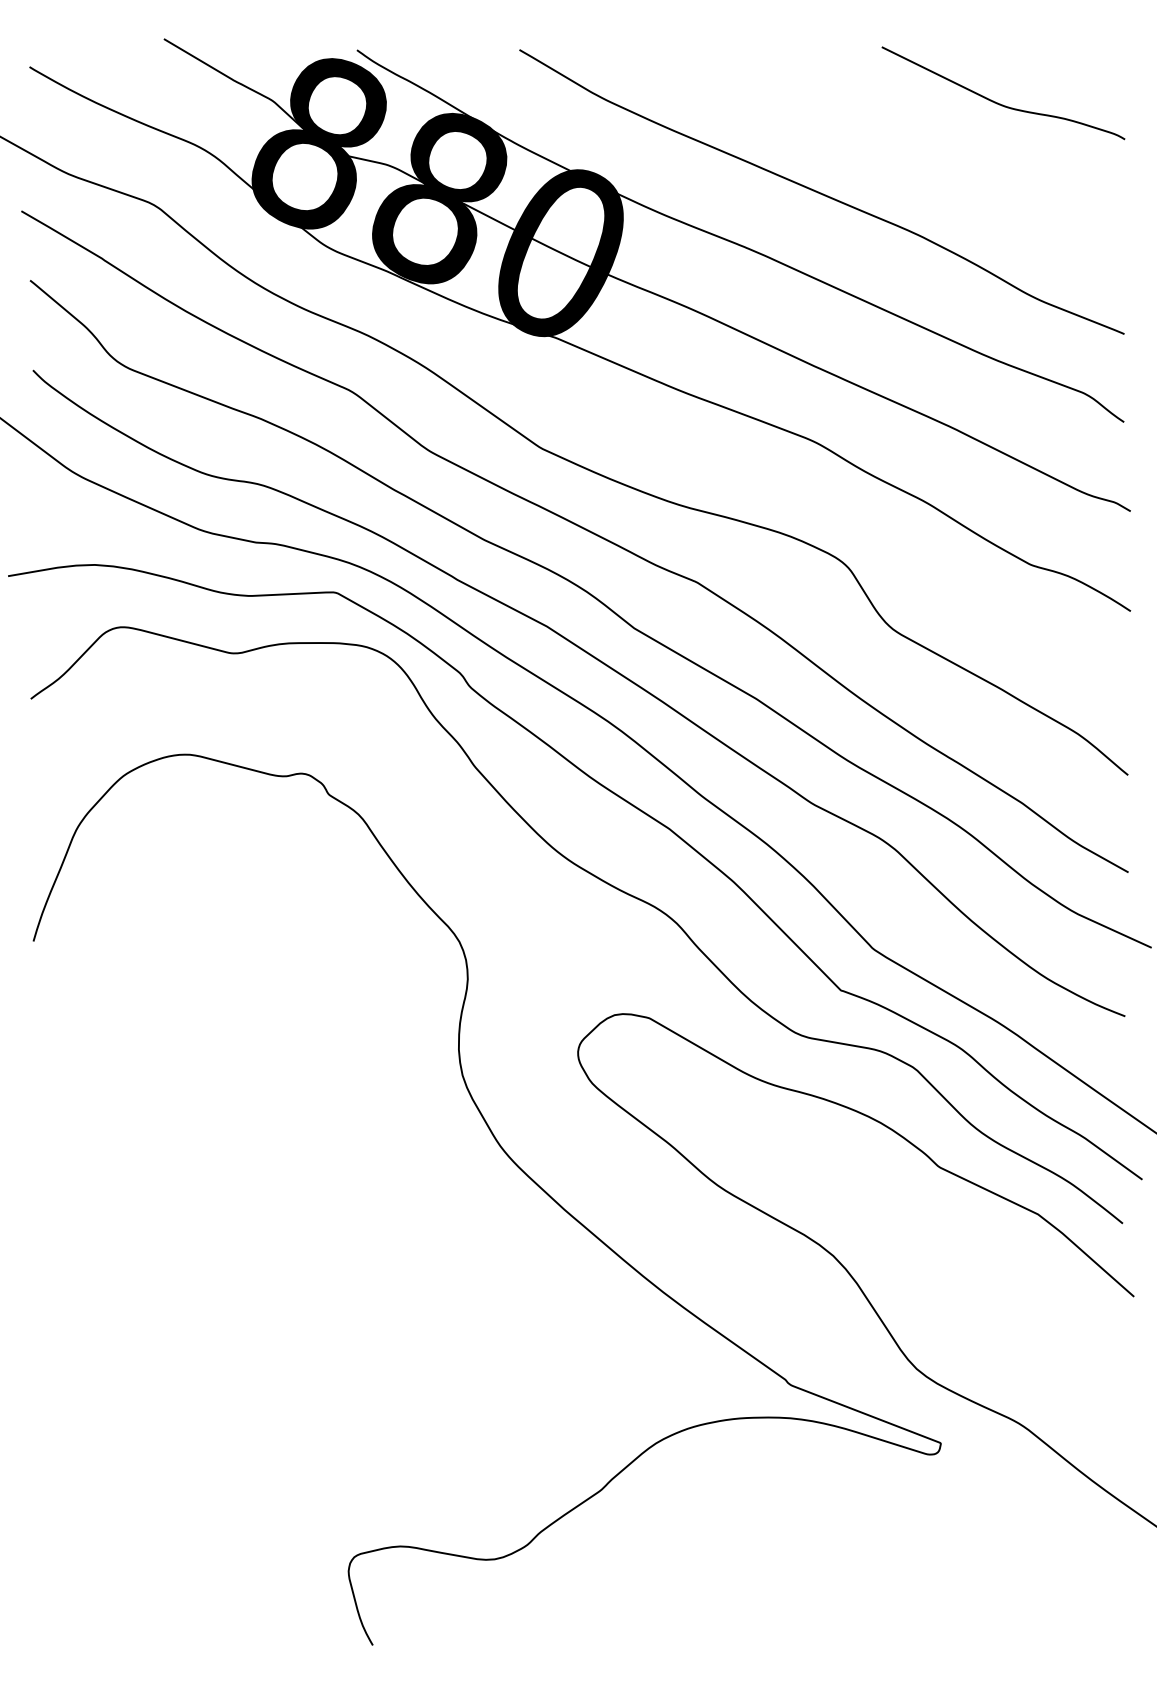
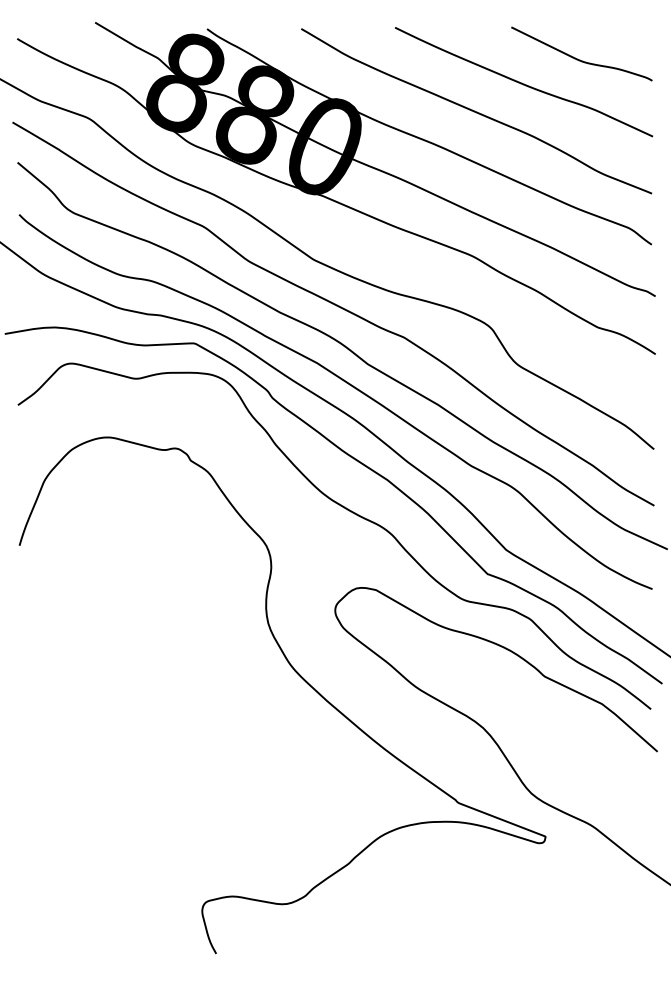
curve: (902, 144) -> (523, 83), added

